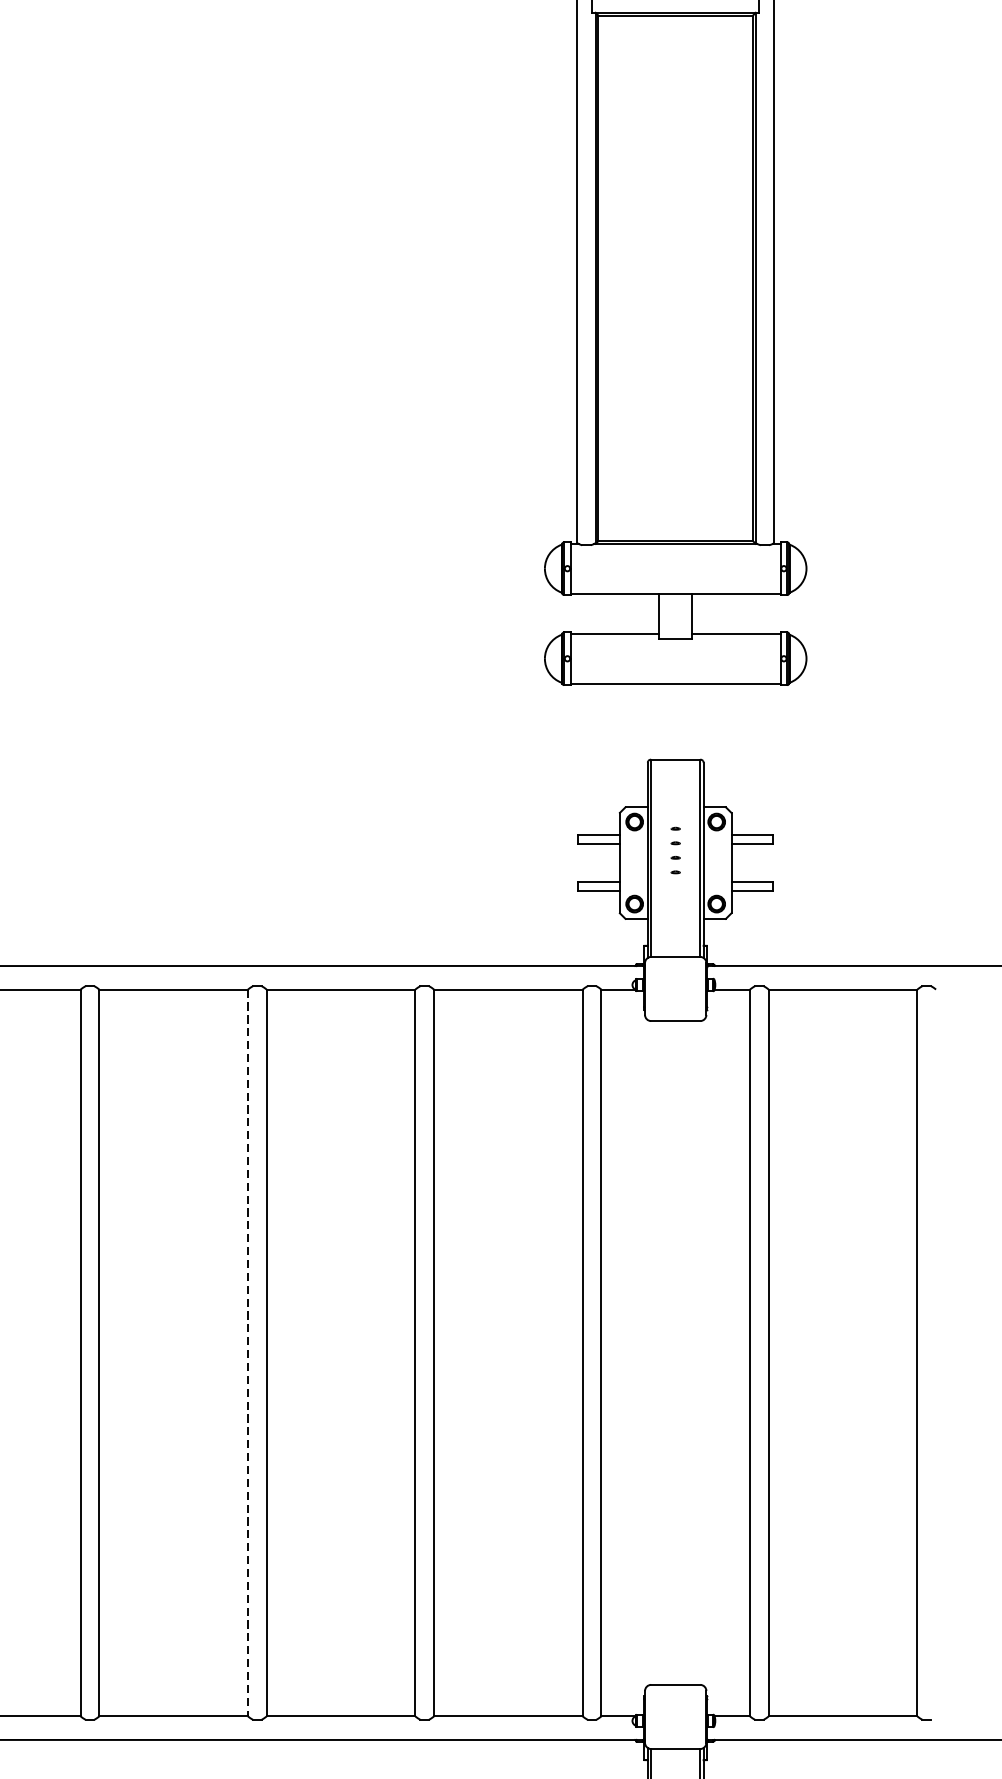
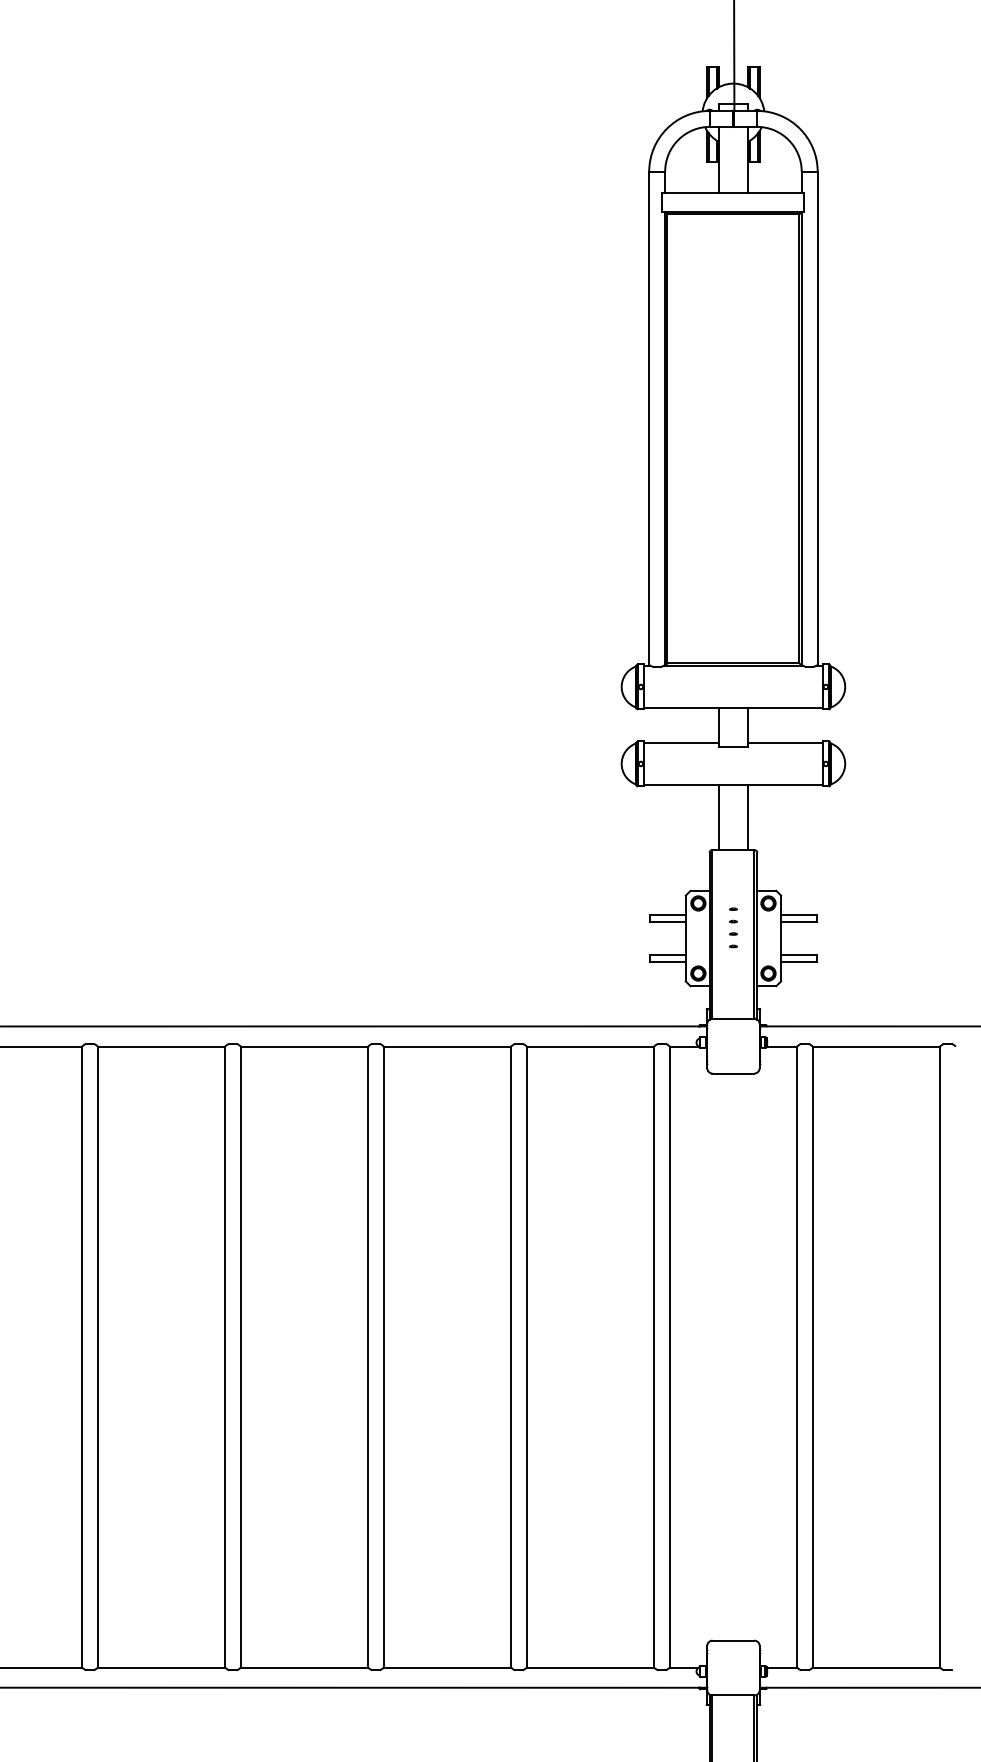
line: (659, 721) -> (719, 817), added
line: (692, 721) -> (747, 817), added
line: (248, 1353) -> (368, 1357), dashed -> solid

